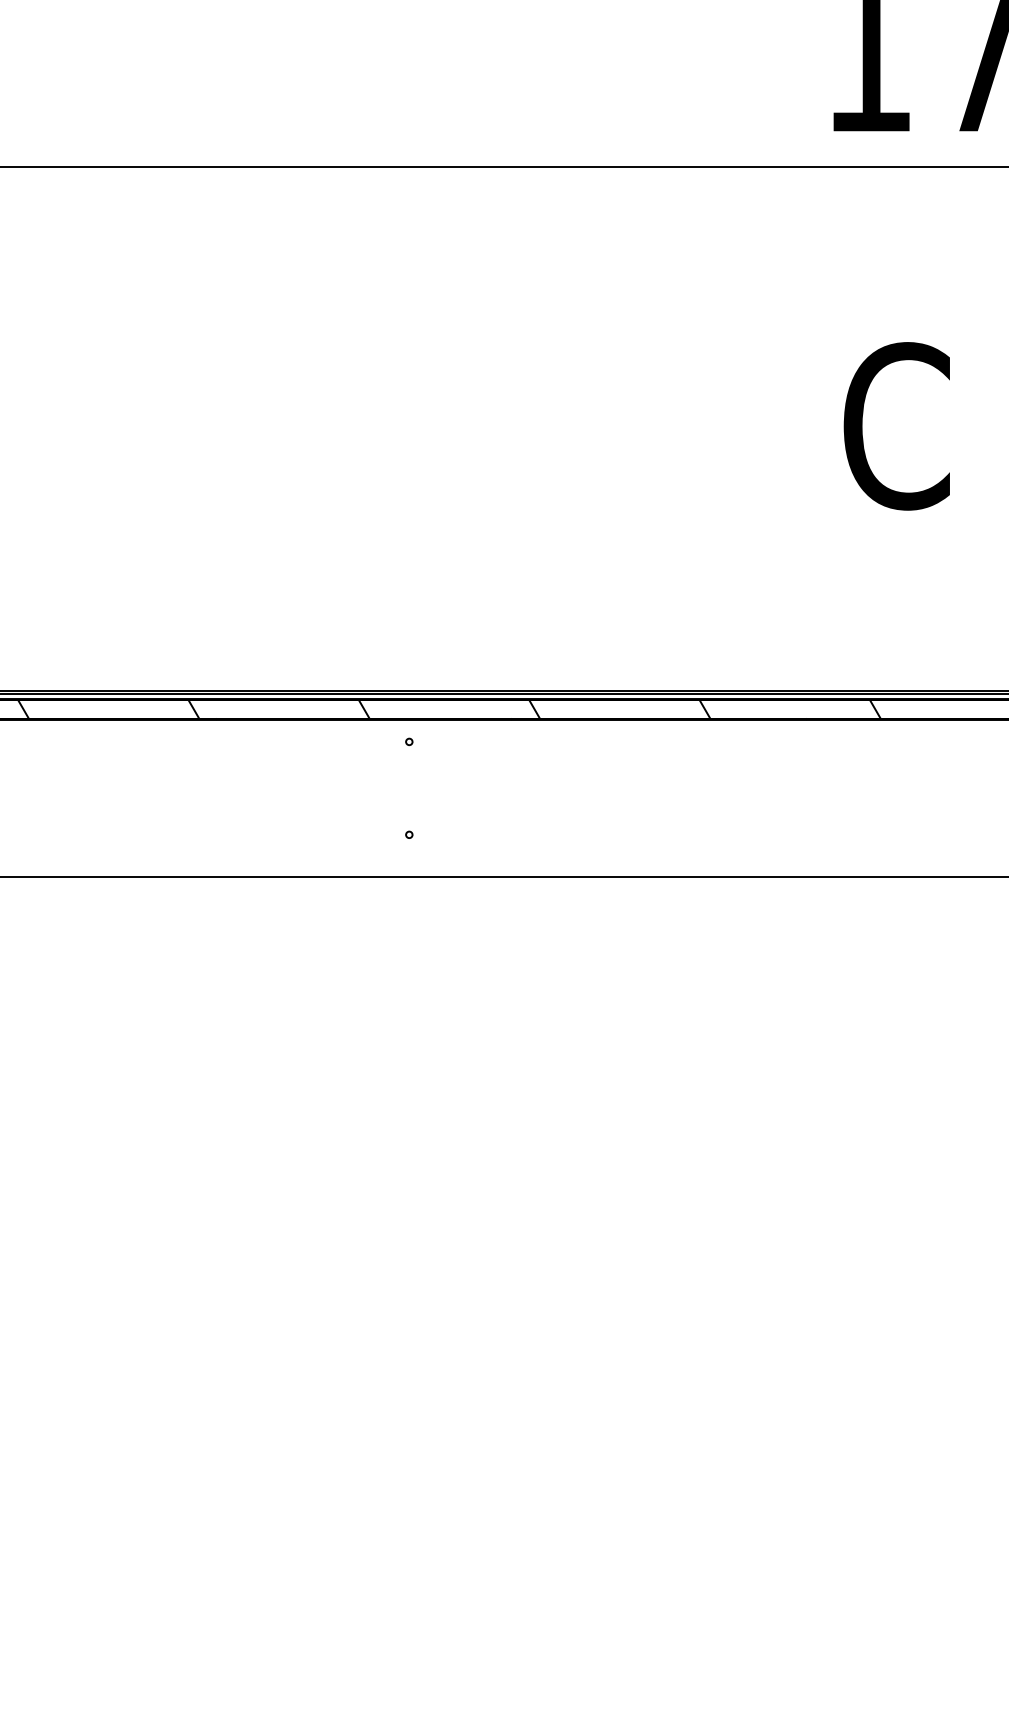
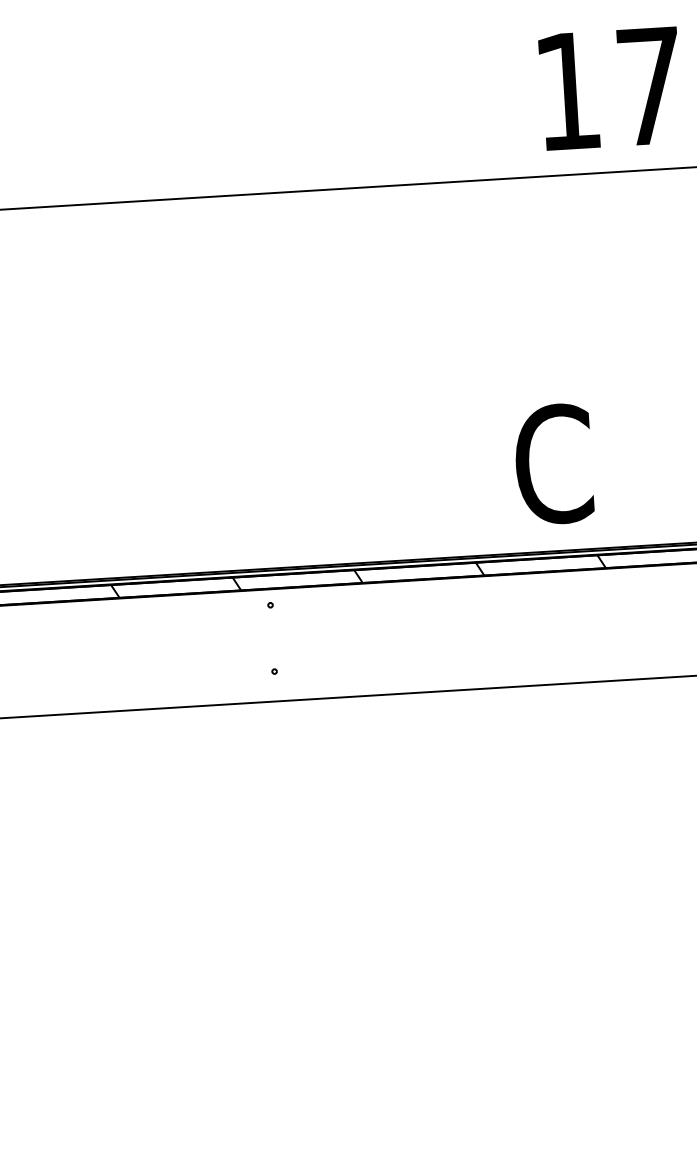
text: (896, 426) -> (553, 464), moved

